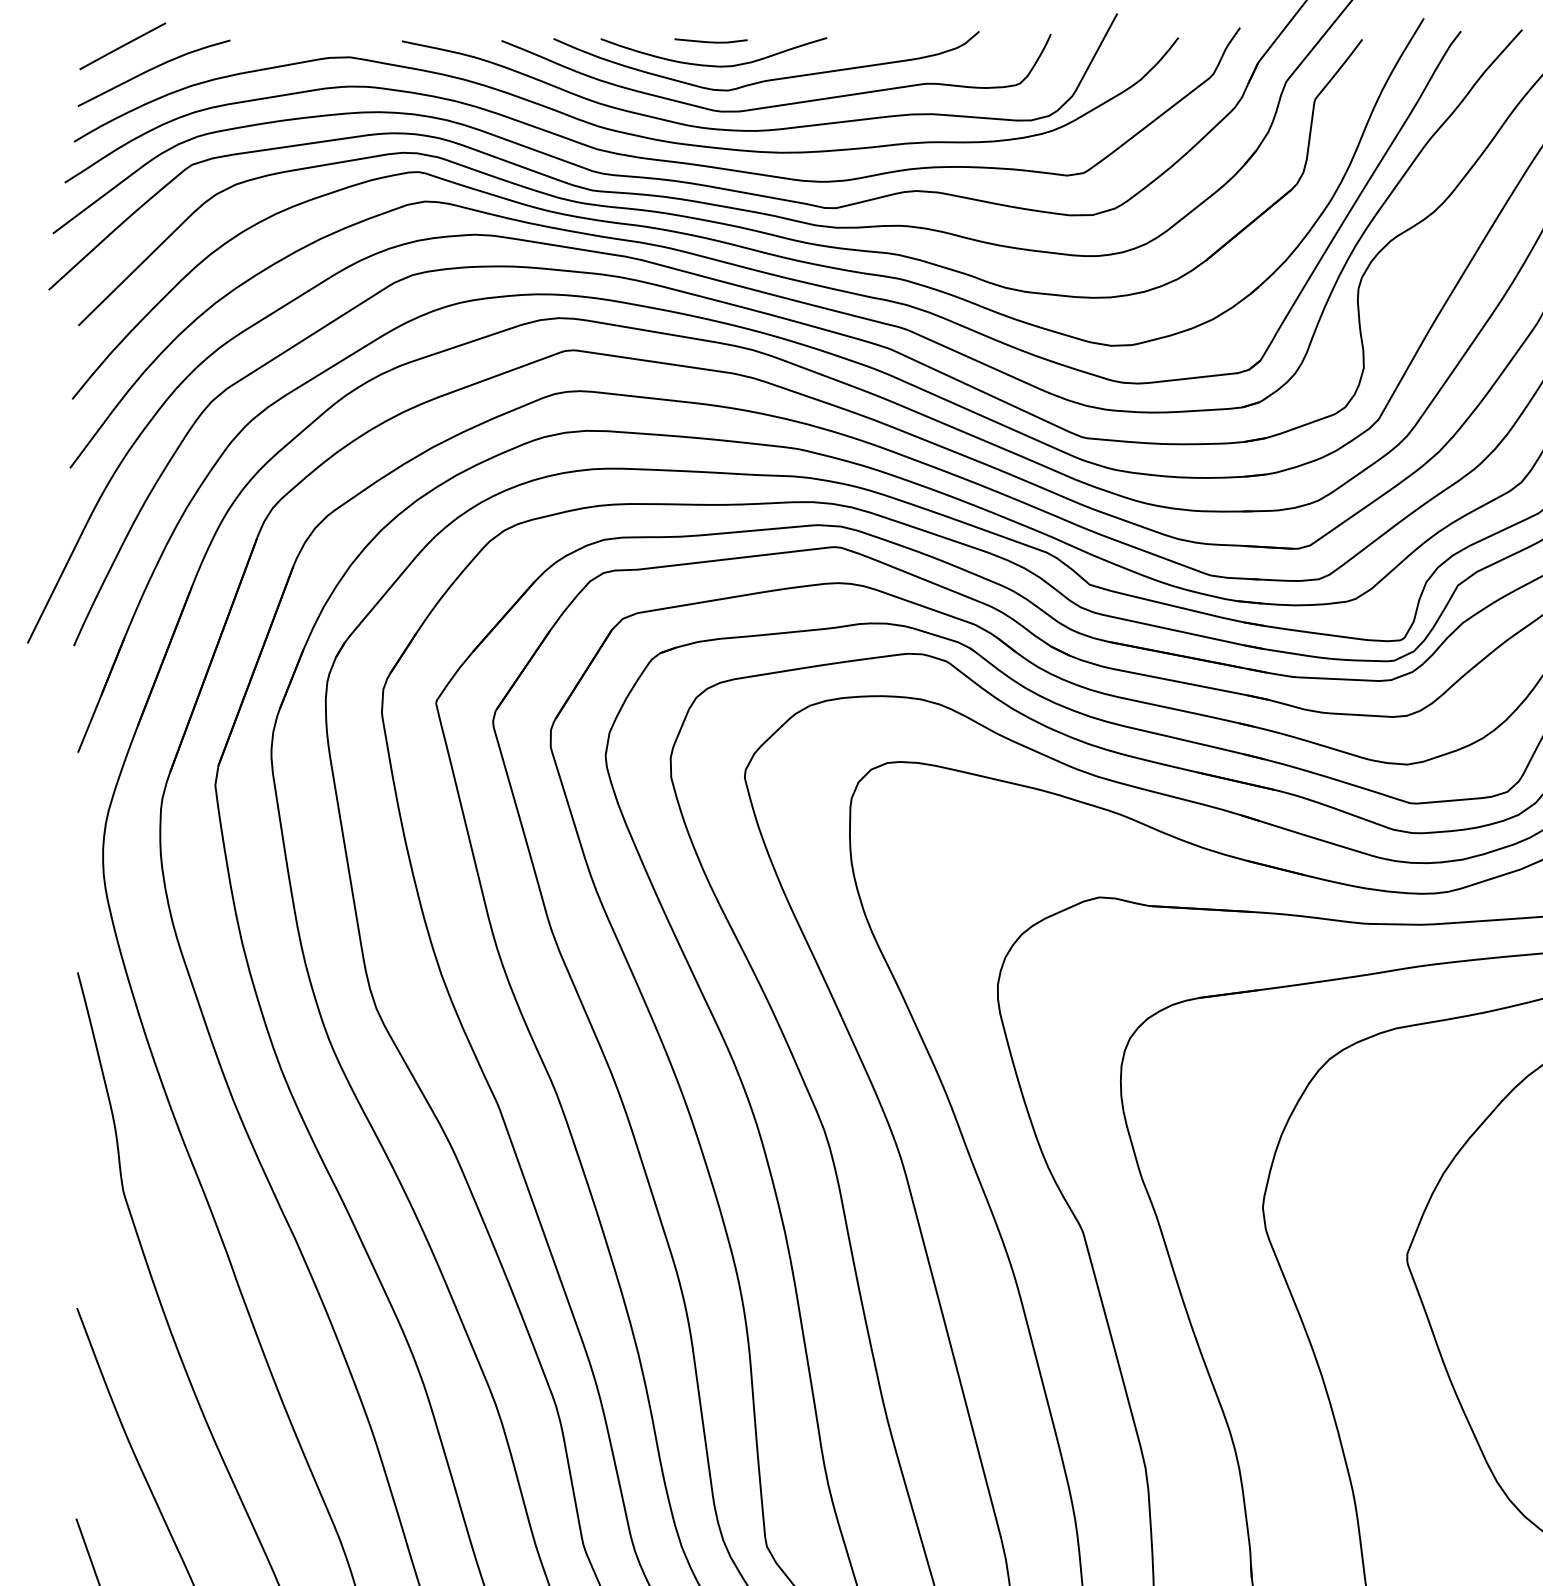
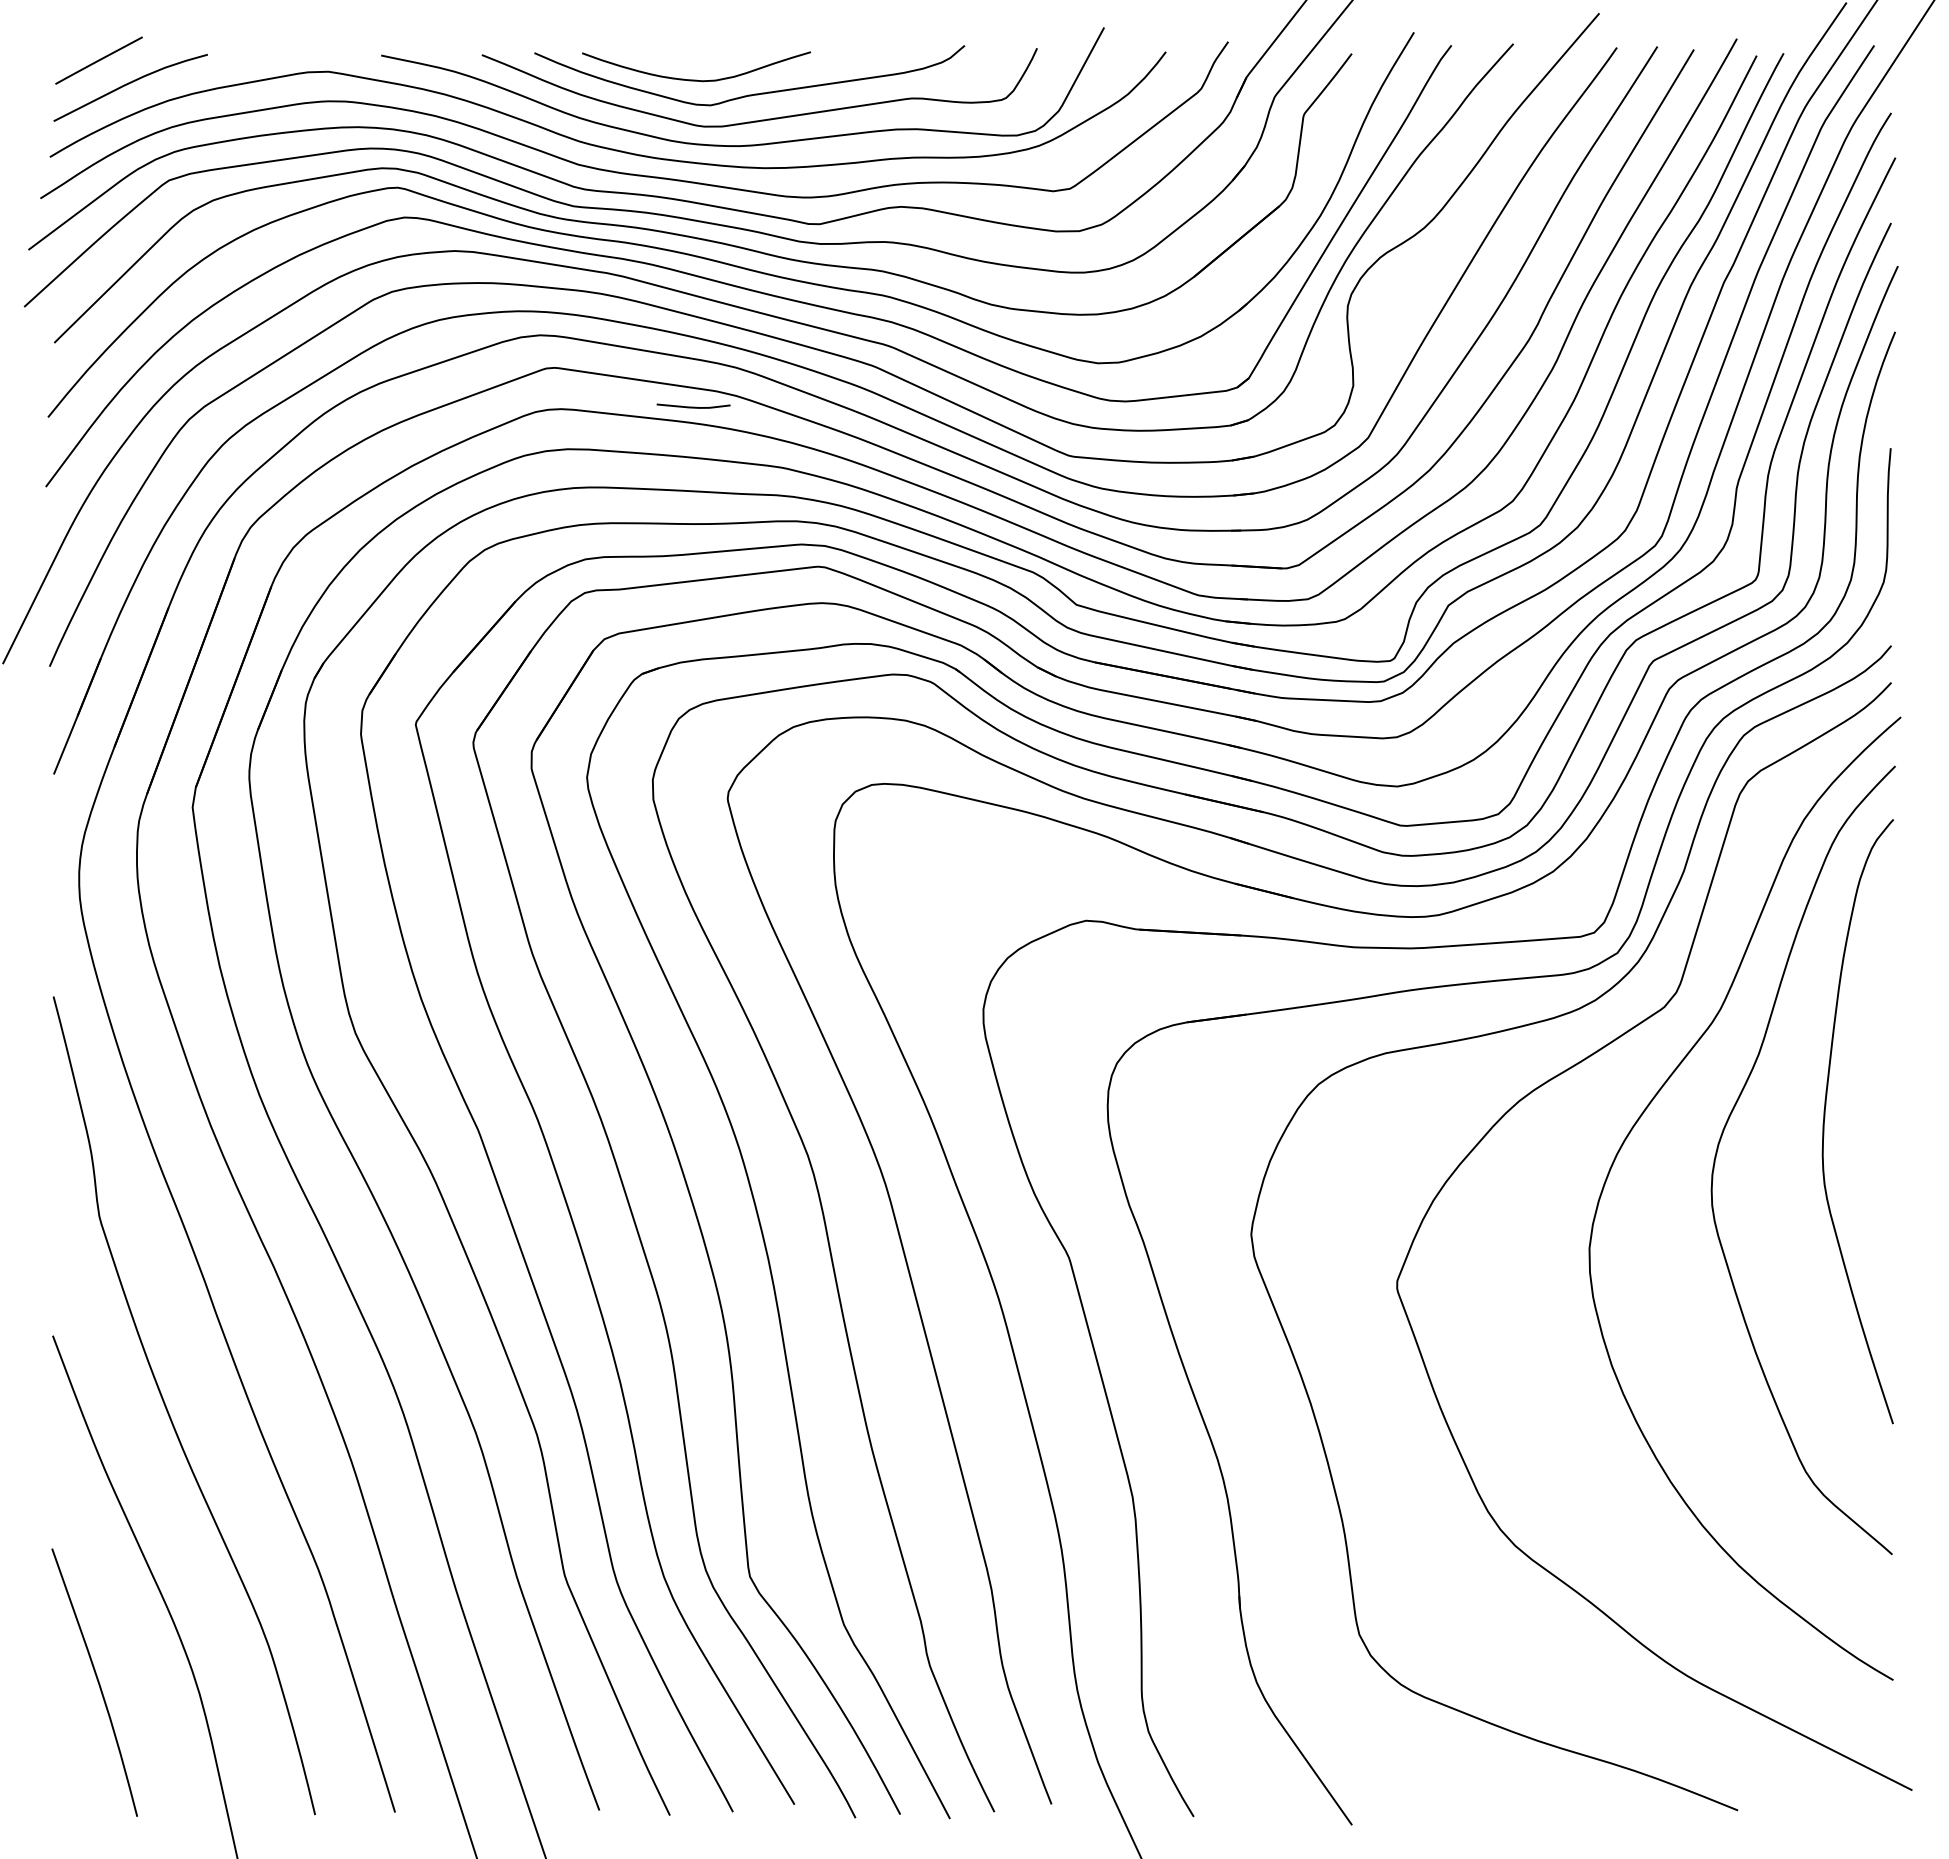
line: (710, 41) -> (693, 406), moved

